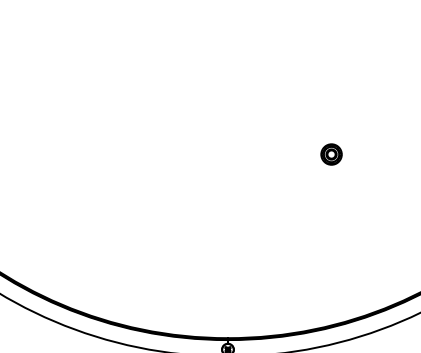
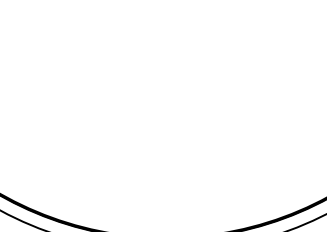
part: (331, 154) -> (267, 83), removed

